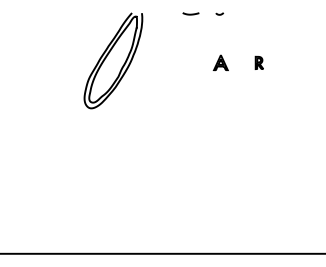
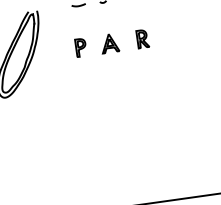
part: (186, 62) -> (80, 47), added
part: (220, 62) -> (109, 43), size x1.43
part: (259, 62) -> (142, 38), size x1.67

